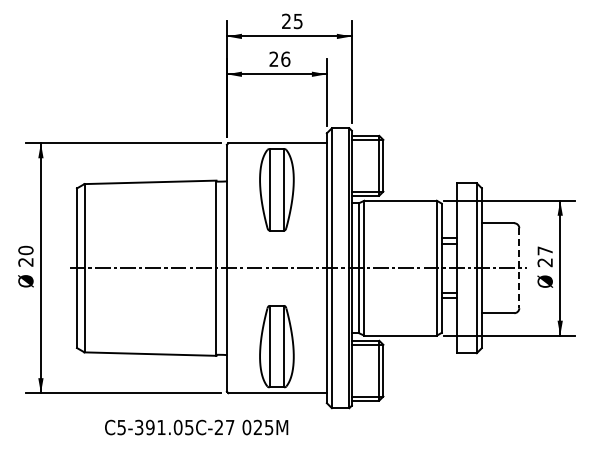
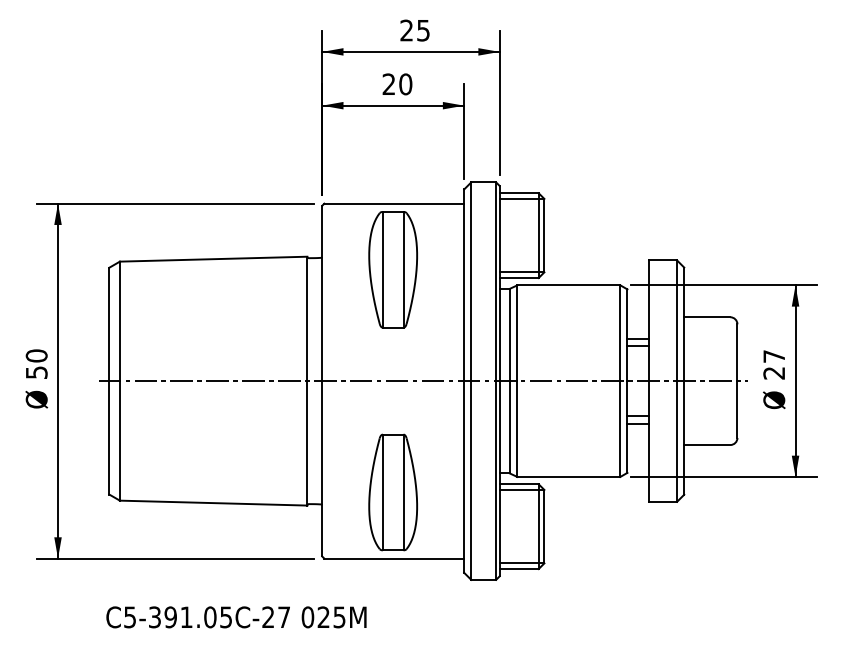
text: (285, 58) -> (405, 83), 26 -> 20
text: (25, 262) -> (36, 373), 20 -> 50
line: (519, 268) -> (737, 381), dashed -> solid
text: (196, 427) -> (236, 617), moved

